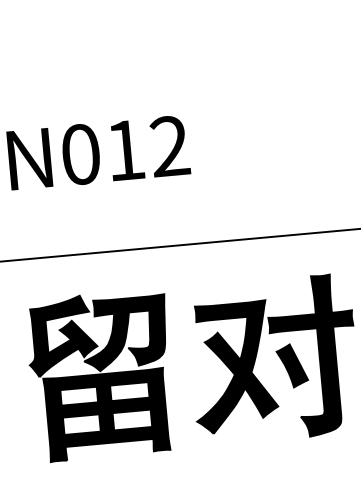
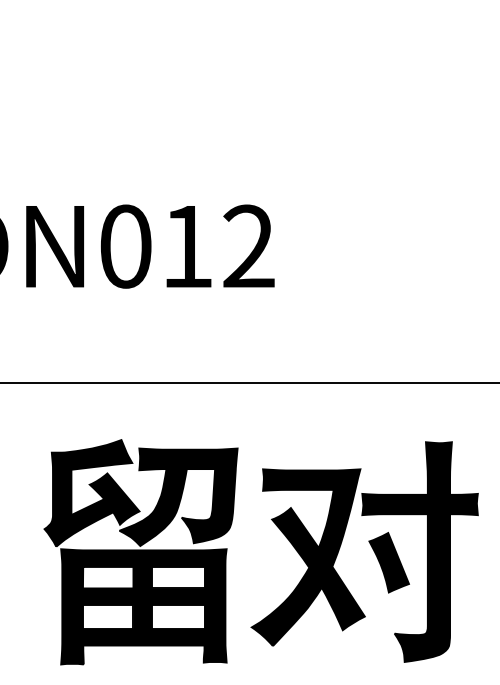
part: (100, 375) -> (140, 552), moved

